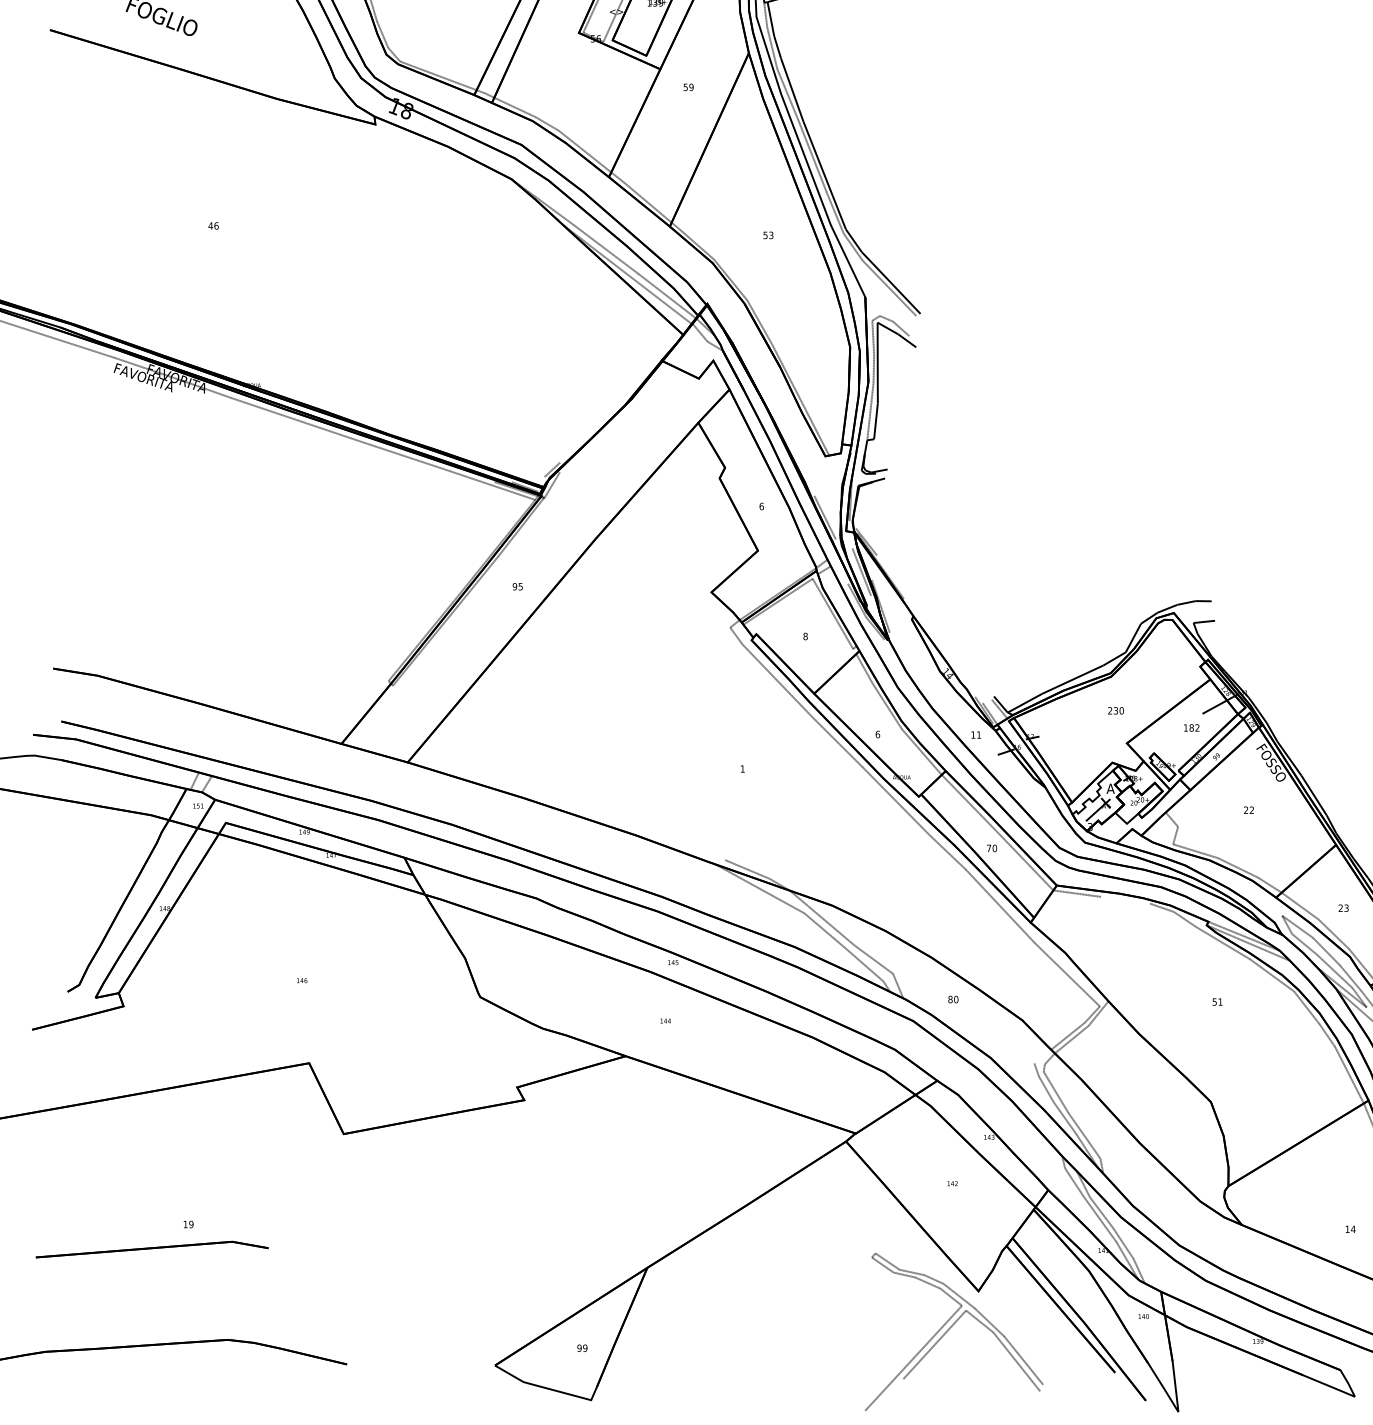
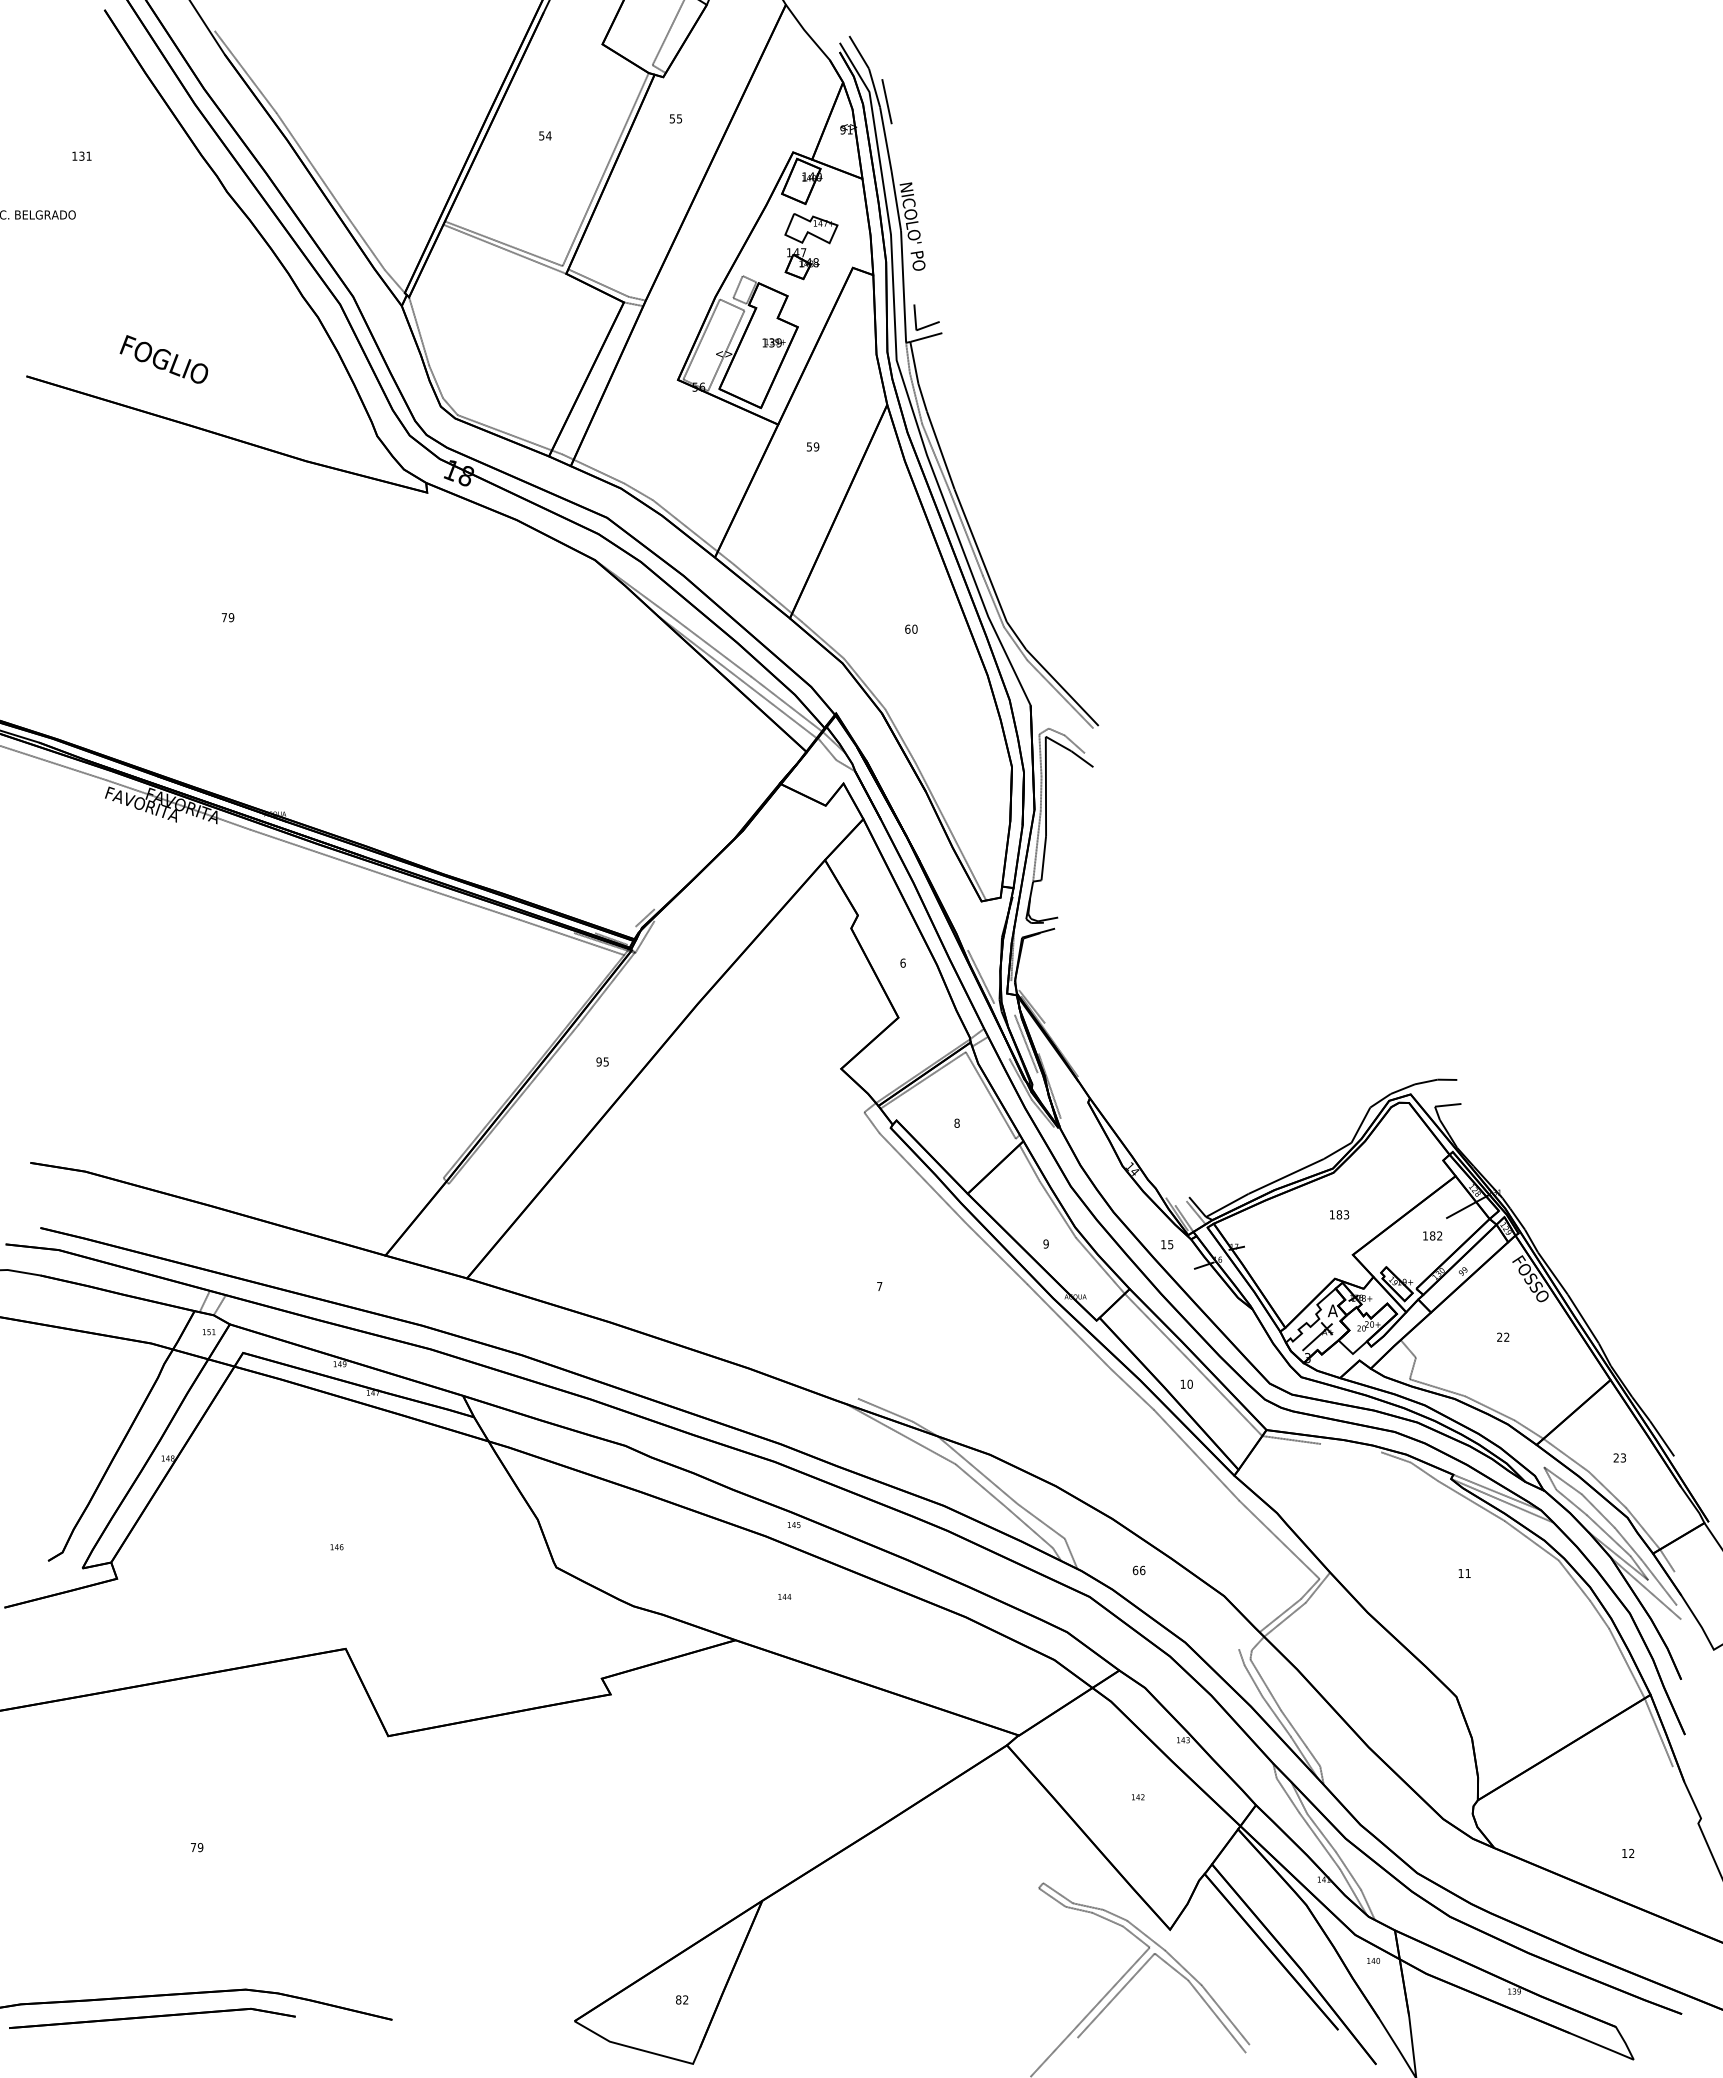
text: (213, 225) -> (227, 617), 46 -> 79
text: (768, 234) -> (911, 628), 53 -> 60
text: (1116, 710) -> (1339, 1214), 230 -> 183
text: (877, 734) -> (1045, 1243), 6 -> 9
text: (978, 734) -> (1170, 1244), 11 -> 15
text: (742, 769) -> (879, 1286), 1 -> 7
text: (988, 847) -> (1182, 1383), 70 -> 10
text: (952, 998) -> (1138, 1569), 80 -> 66
text: (1214, 1002) -> (1460, 1573), 51 -> 11
text: (185, 1224) -> (193, 1847), 19 -> 79
text: (1353, 1228) -> (1631, 1852), 14 -> 12
part: (152, 1248) -> (152, 2017), moved
text: (582, 1347) -> (682, 1999), 99 -> 82

